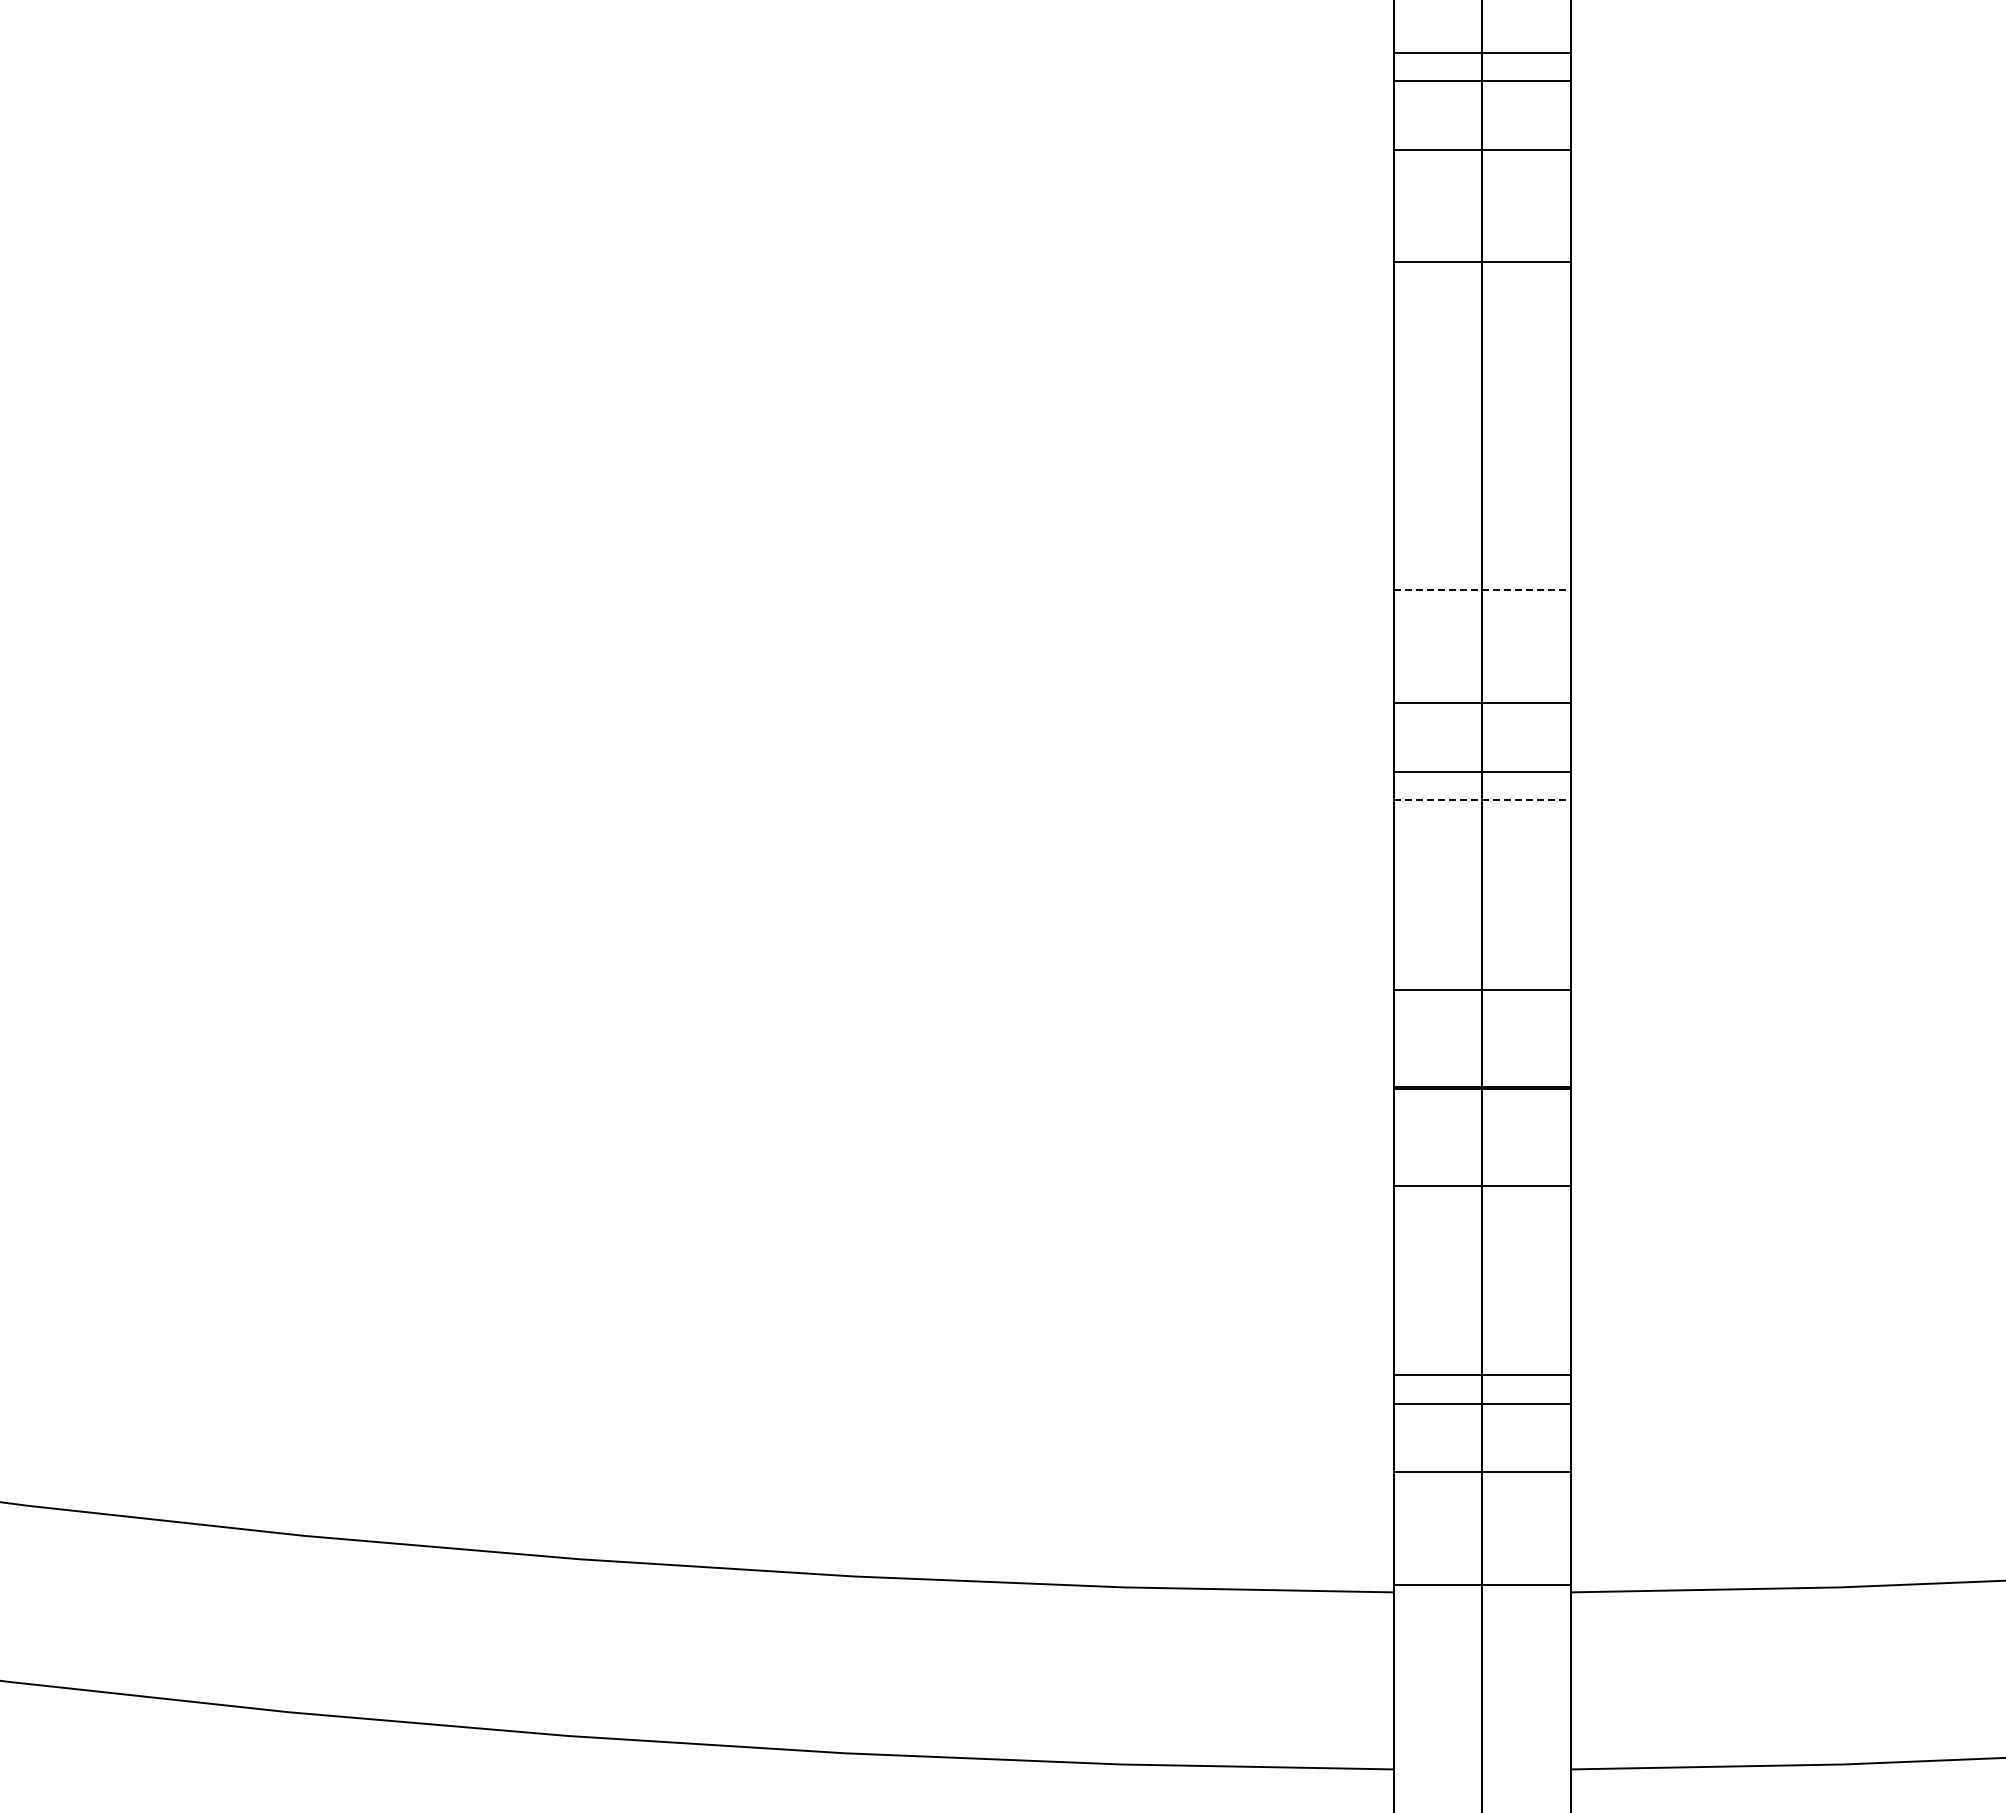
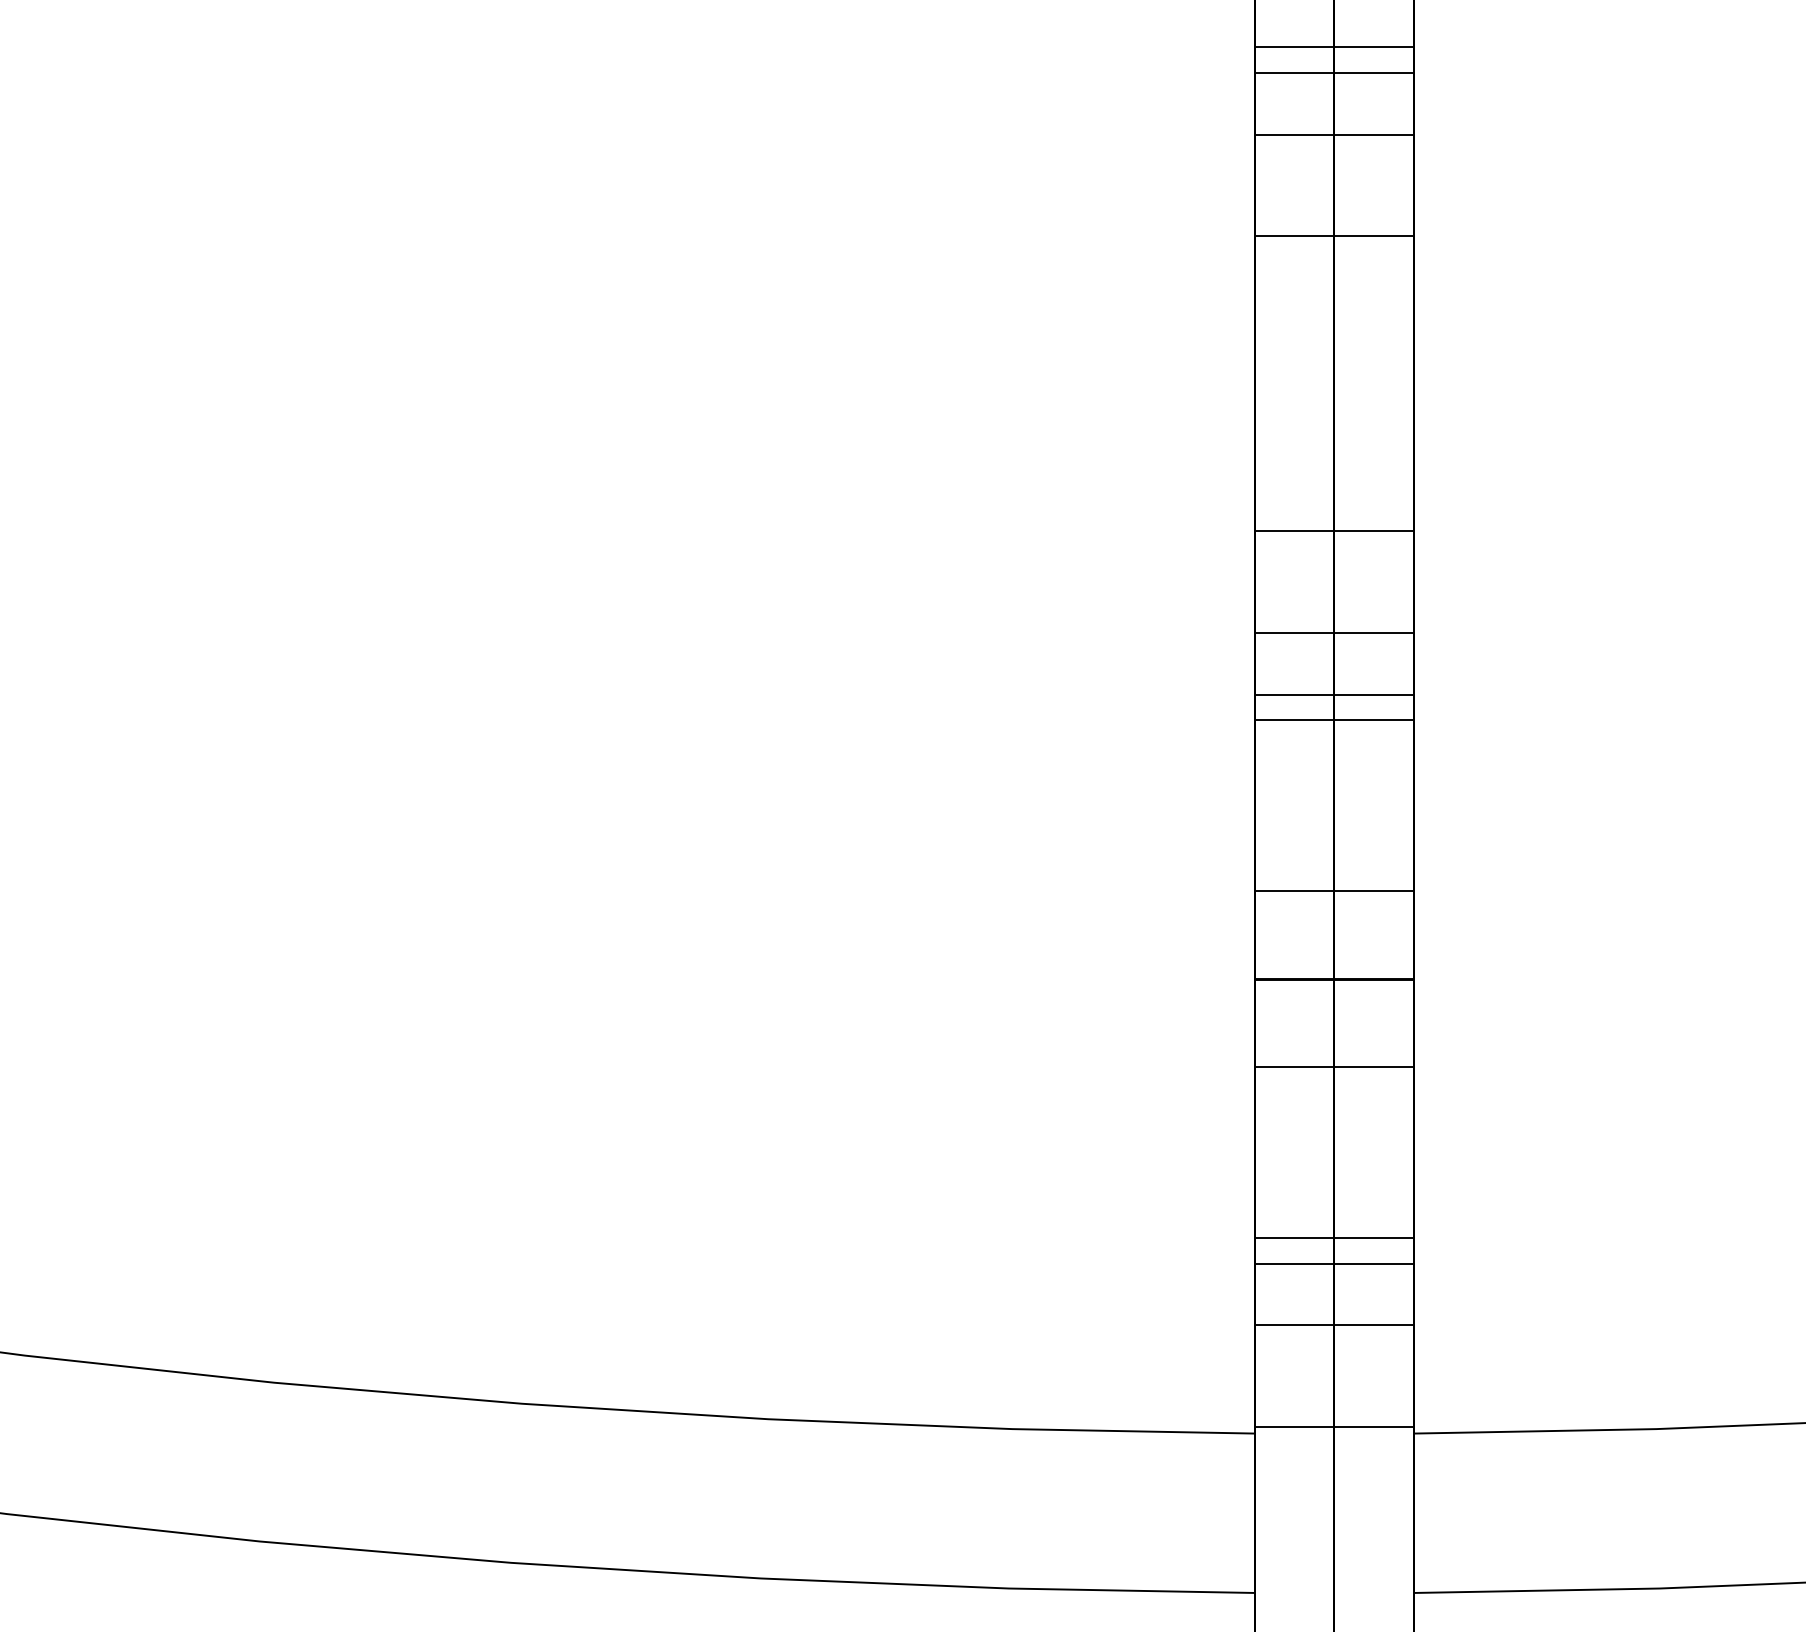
line: (1482, 590) -> (1334, 531), dashed -> solid
line: (1482, 799) -> (1334, 719), dashed -> solid

